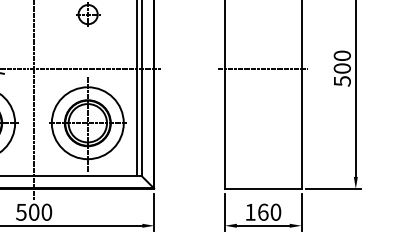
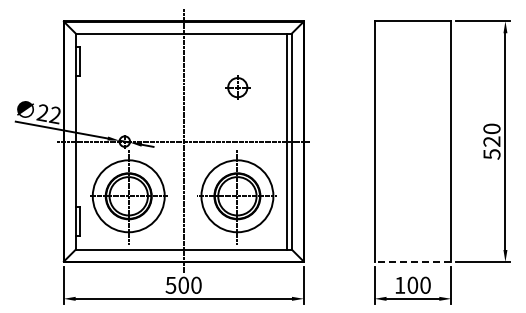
line: (262, 68) -> (412, 141), removed
text: (341, 68) -> (491, 141), 500 -> 520
line: (262, 189) -> (412, 262), solid -> dashed
text: (262, 211) -> (412, 284), 160 -> 100

